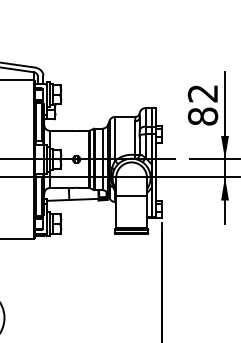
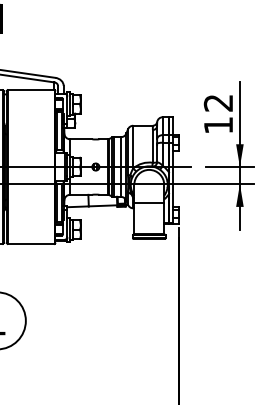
text: (202, 116) -> (218, 125), 82 -> 12

